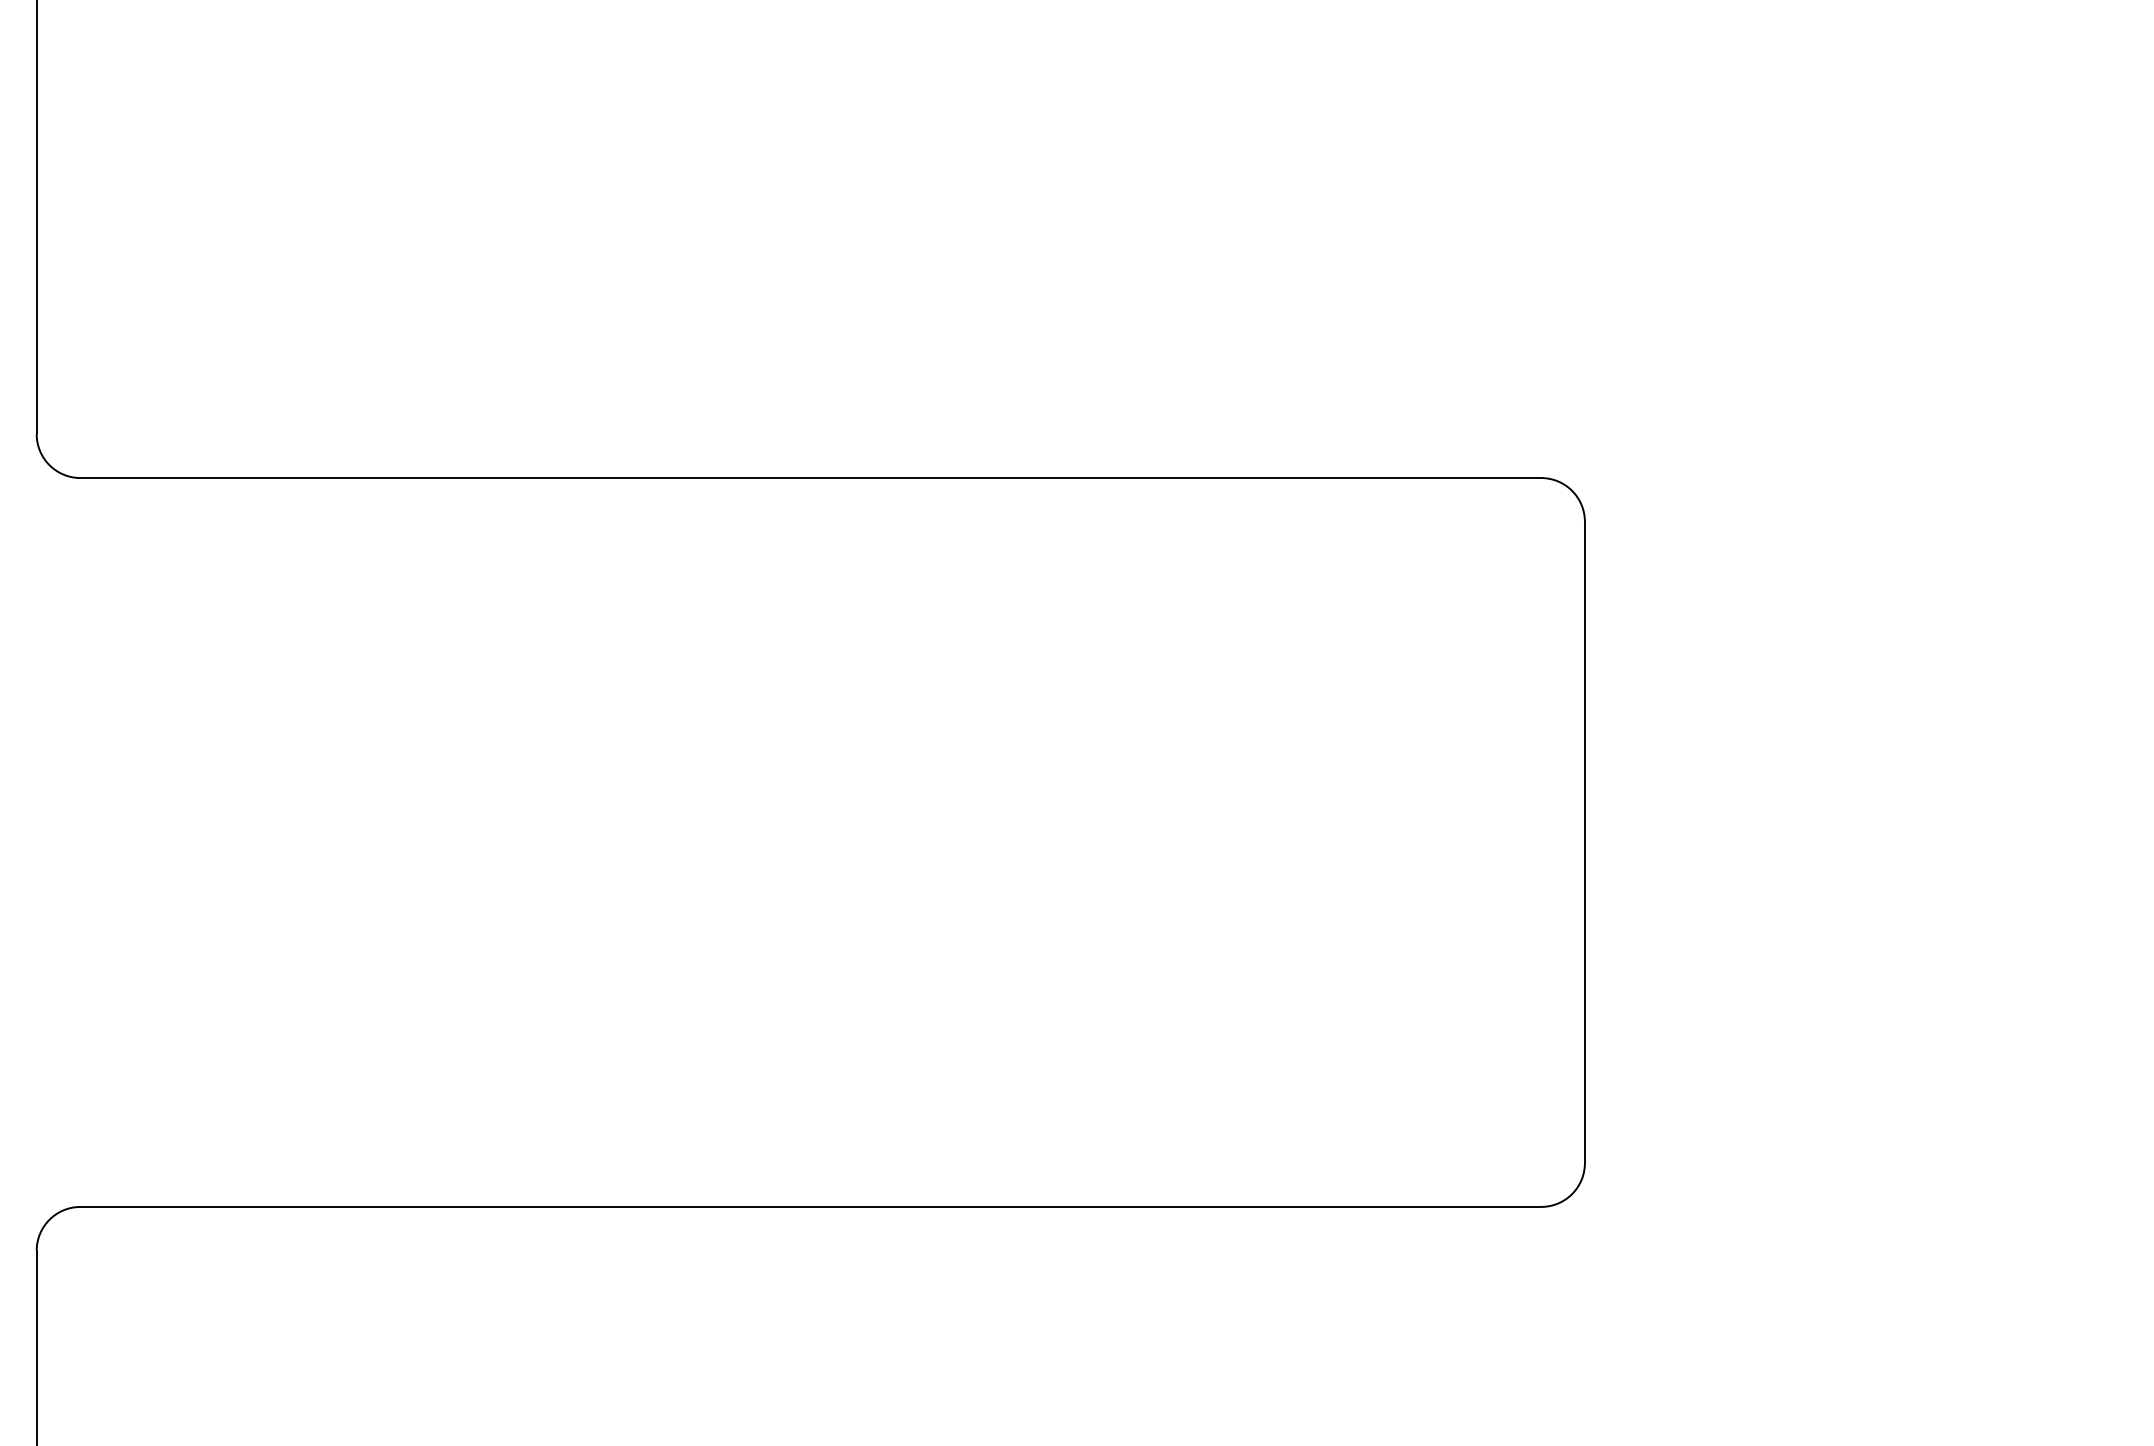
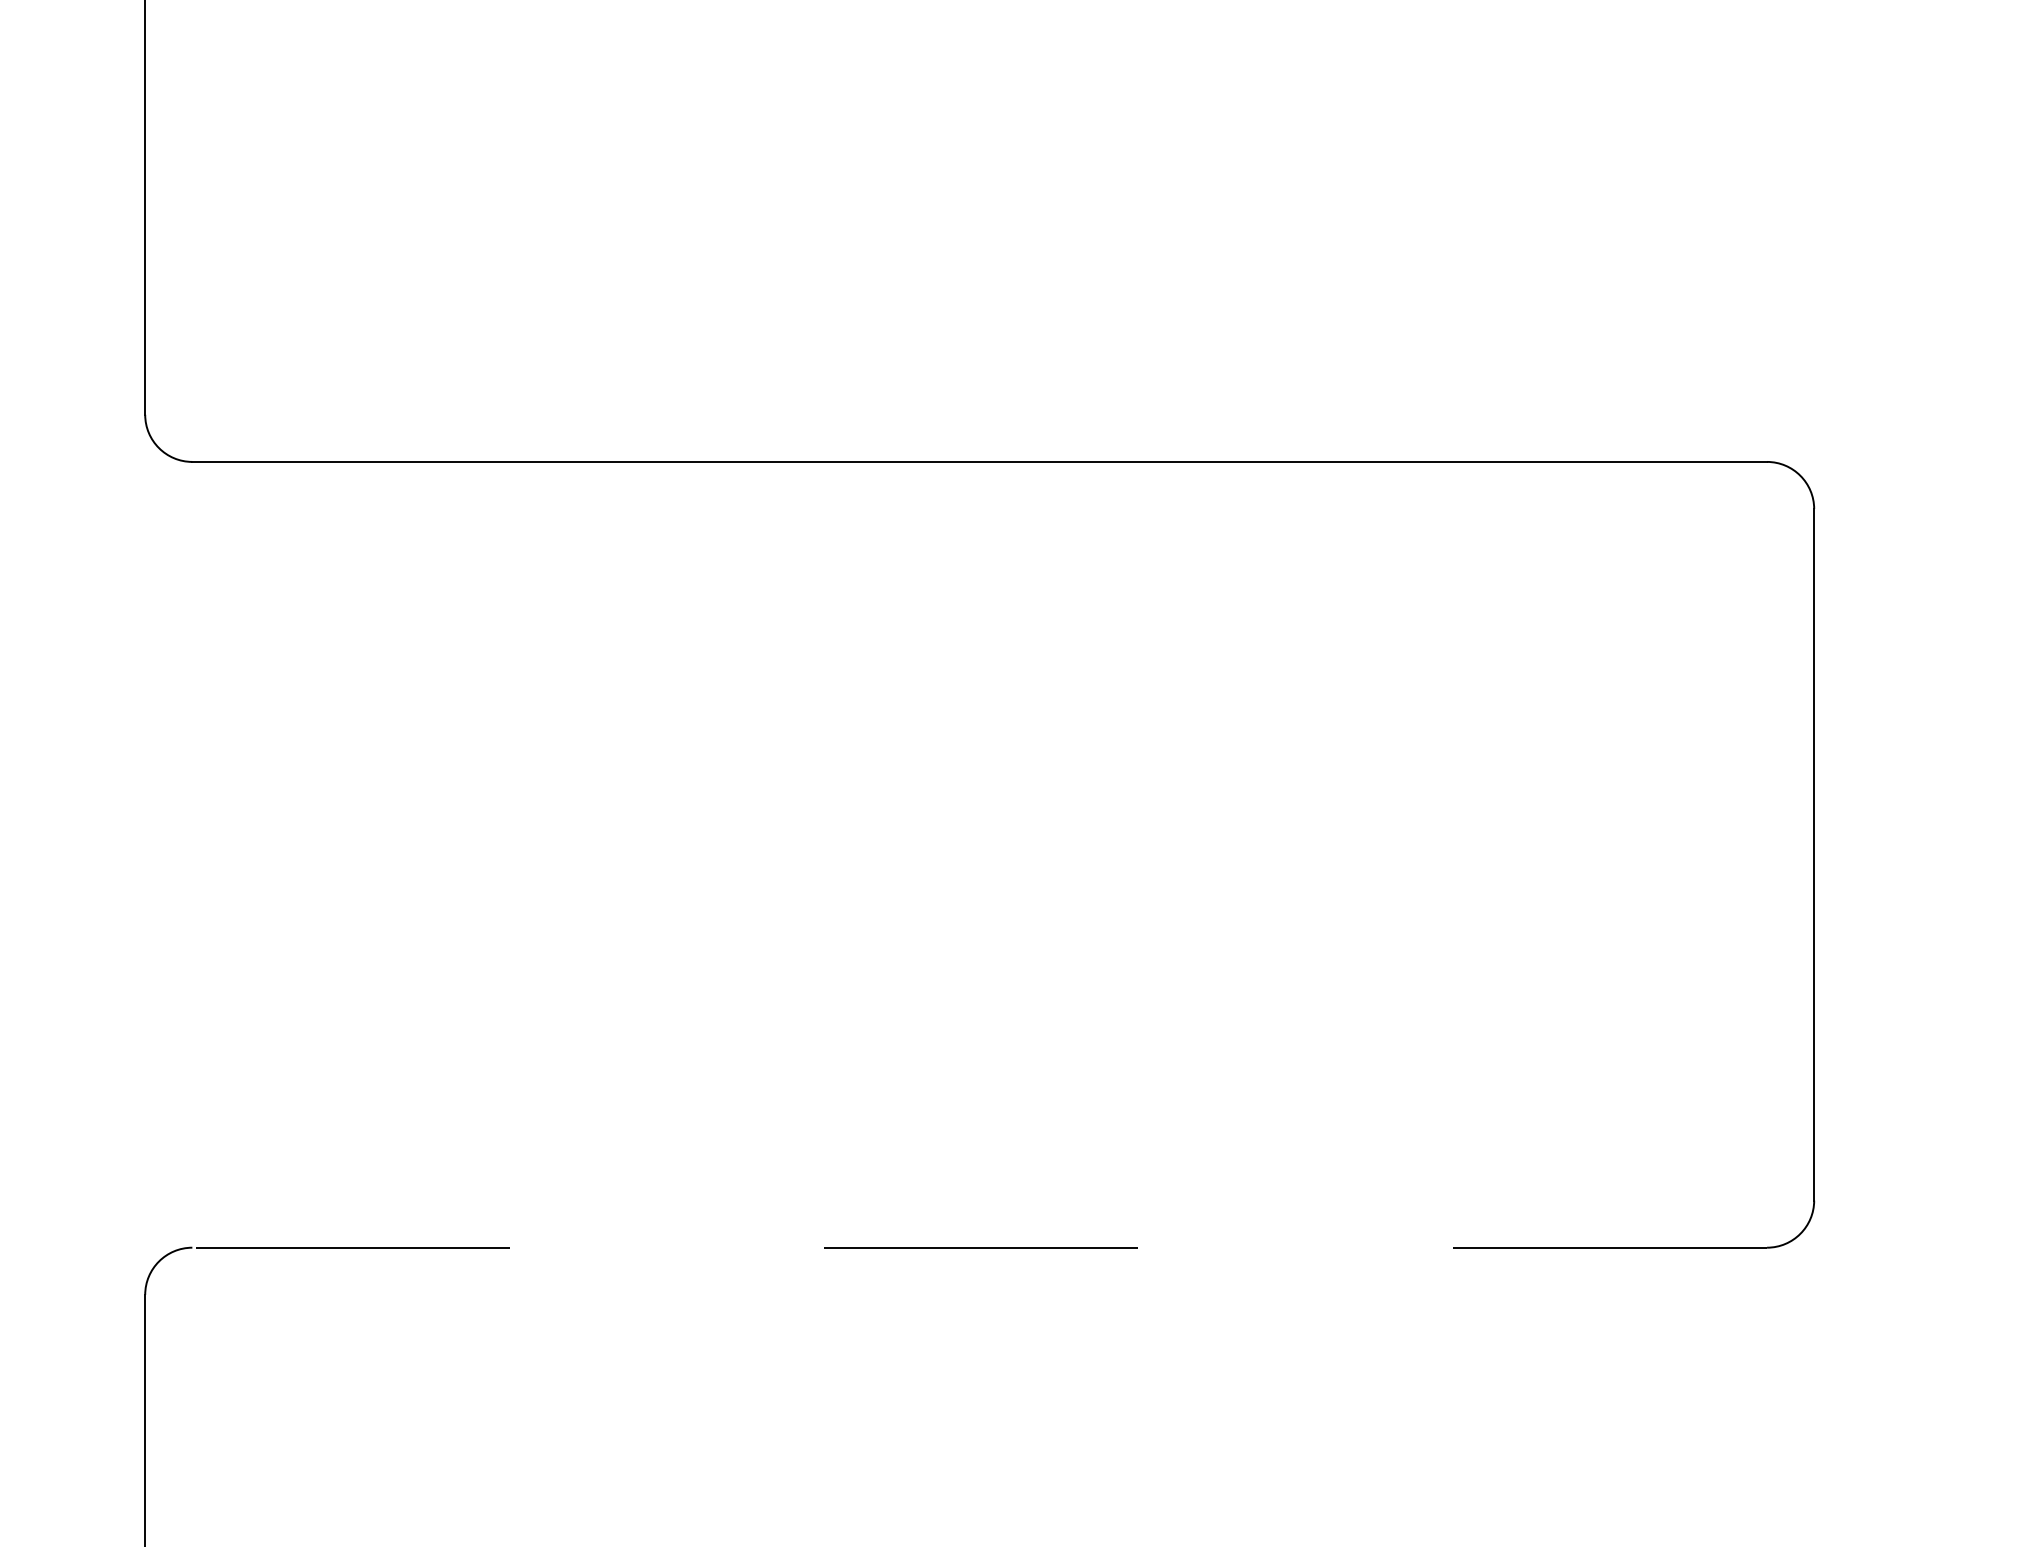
line: (810, 1206) -> (979, 1247), solid -> dashed

